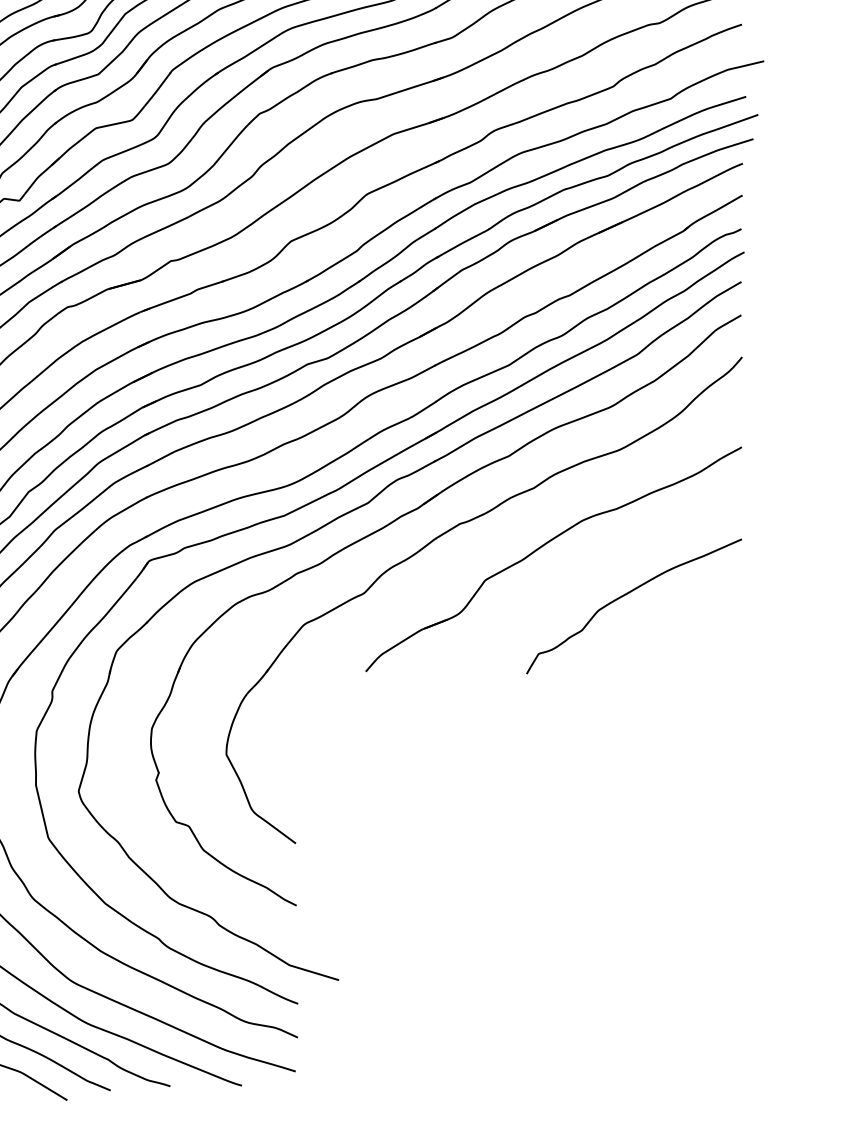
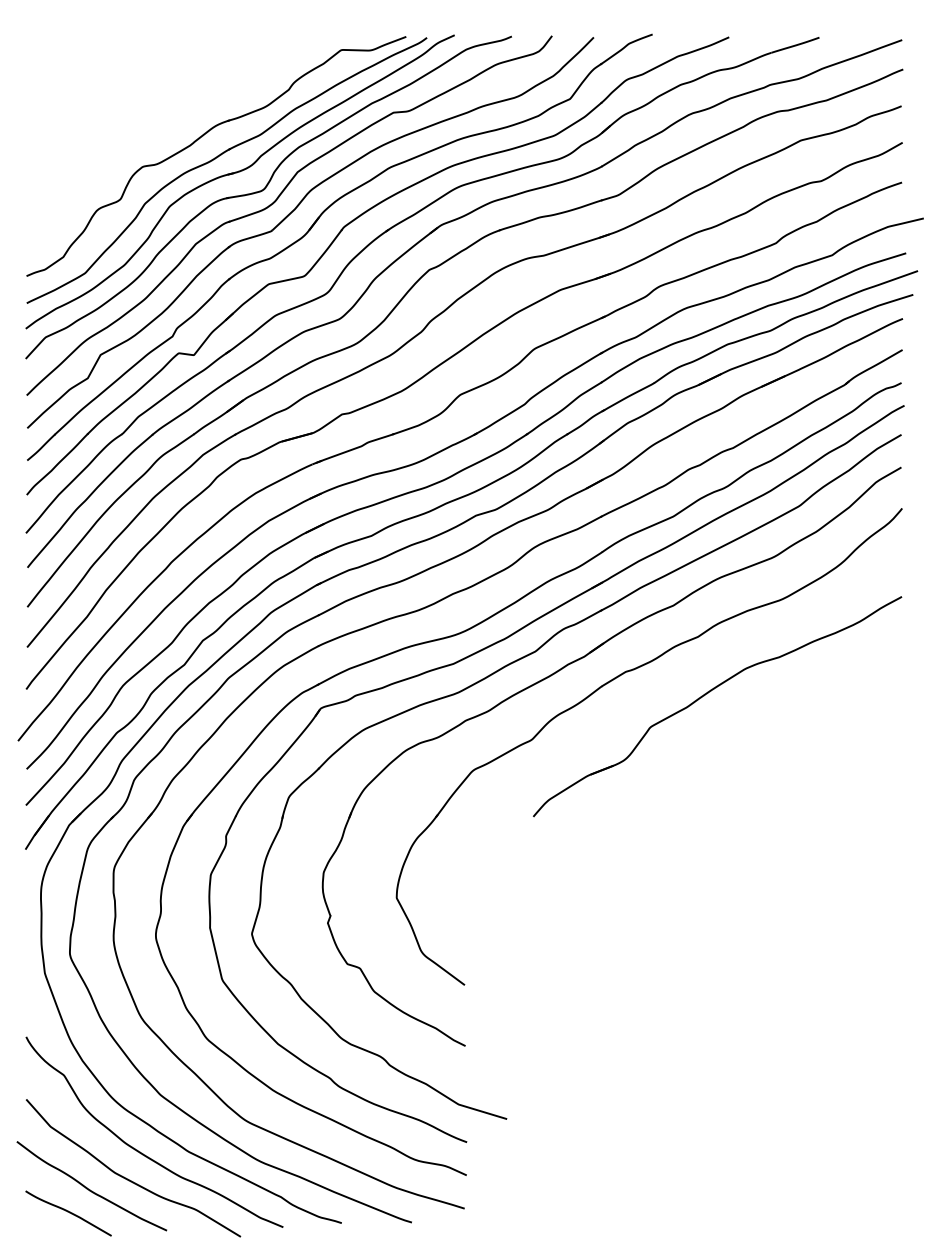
curve: (629, 593) -> (791, 740), removed

